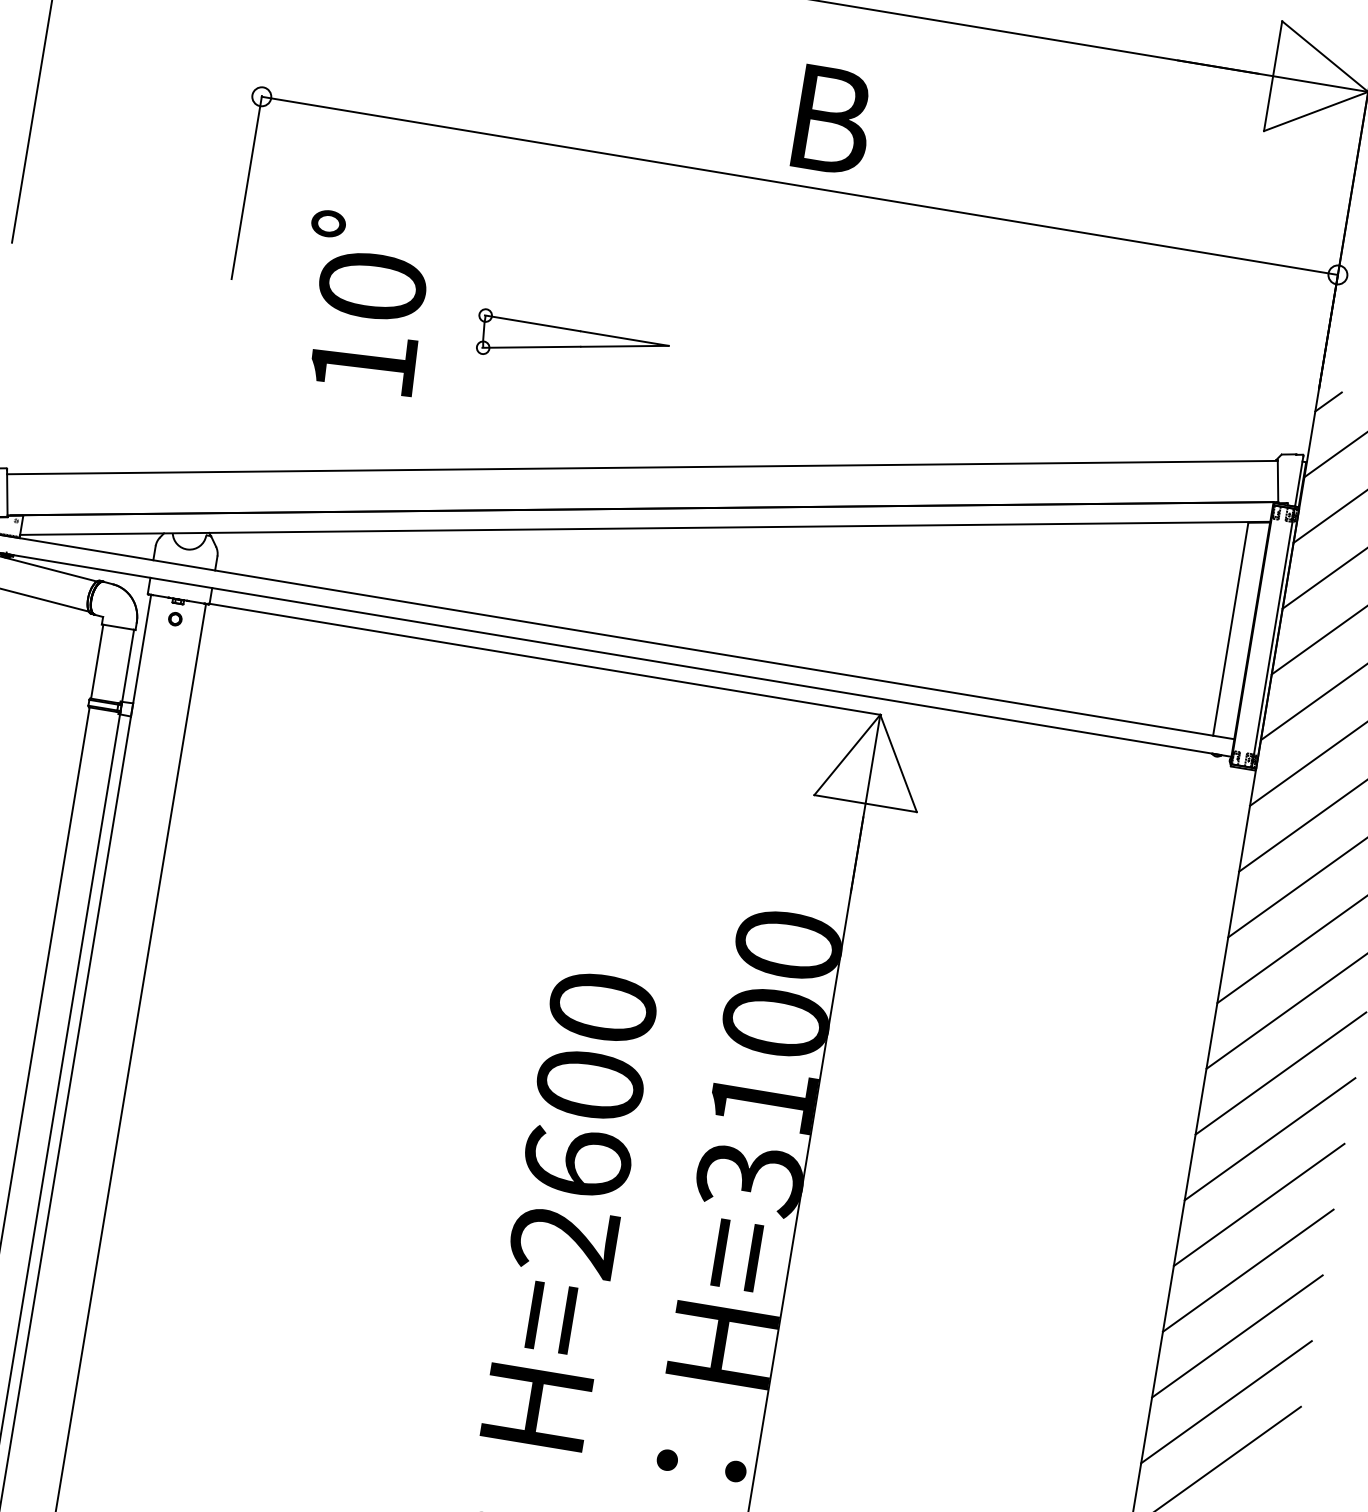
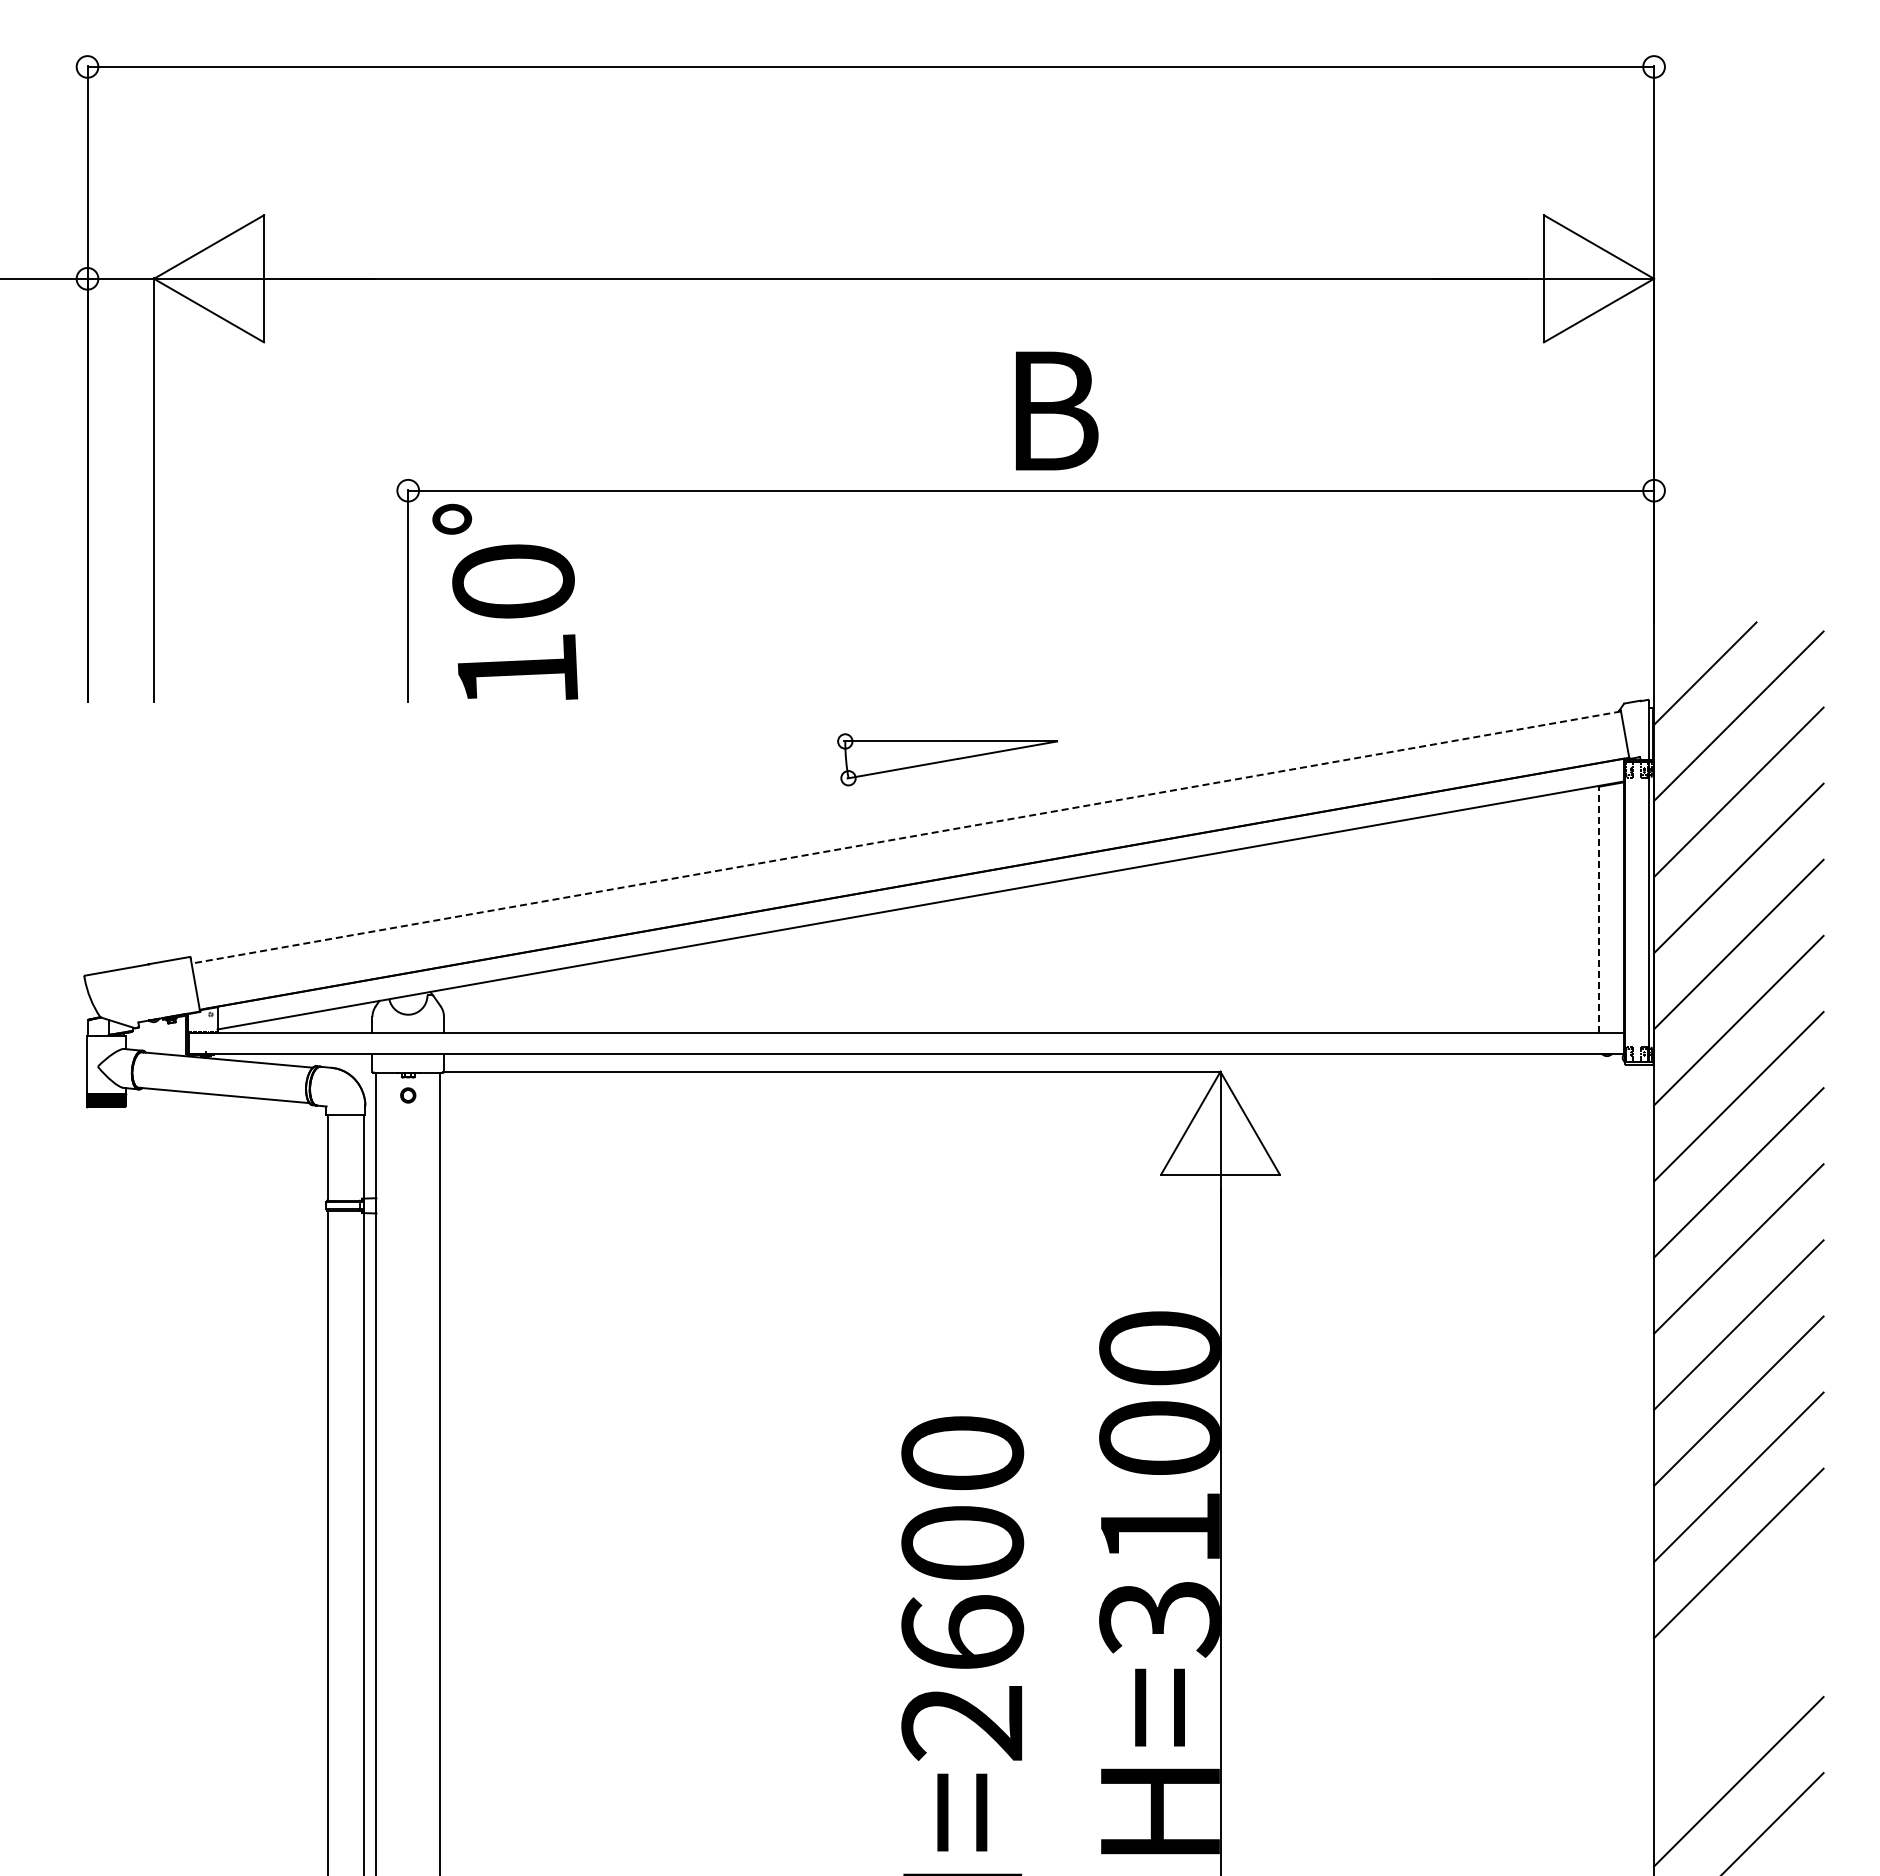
text: (362, 302) -> (505, 601), moved
part: (571, 345) -> (947, 759), moved
line: (1328, 401) -> (1667, 635), removed
line: (642, 467) -> (906, 837), solid -> dashed
line: (1230, 628) -> (1599, 909), solid -> dashed
line: (1247, 1270) -> (1738, 1629), removed
line: (1237, 1336) -> (1738, 1705), removed

